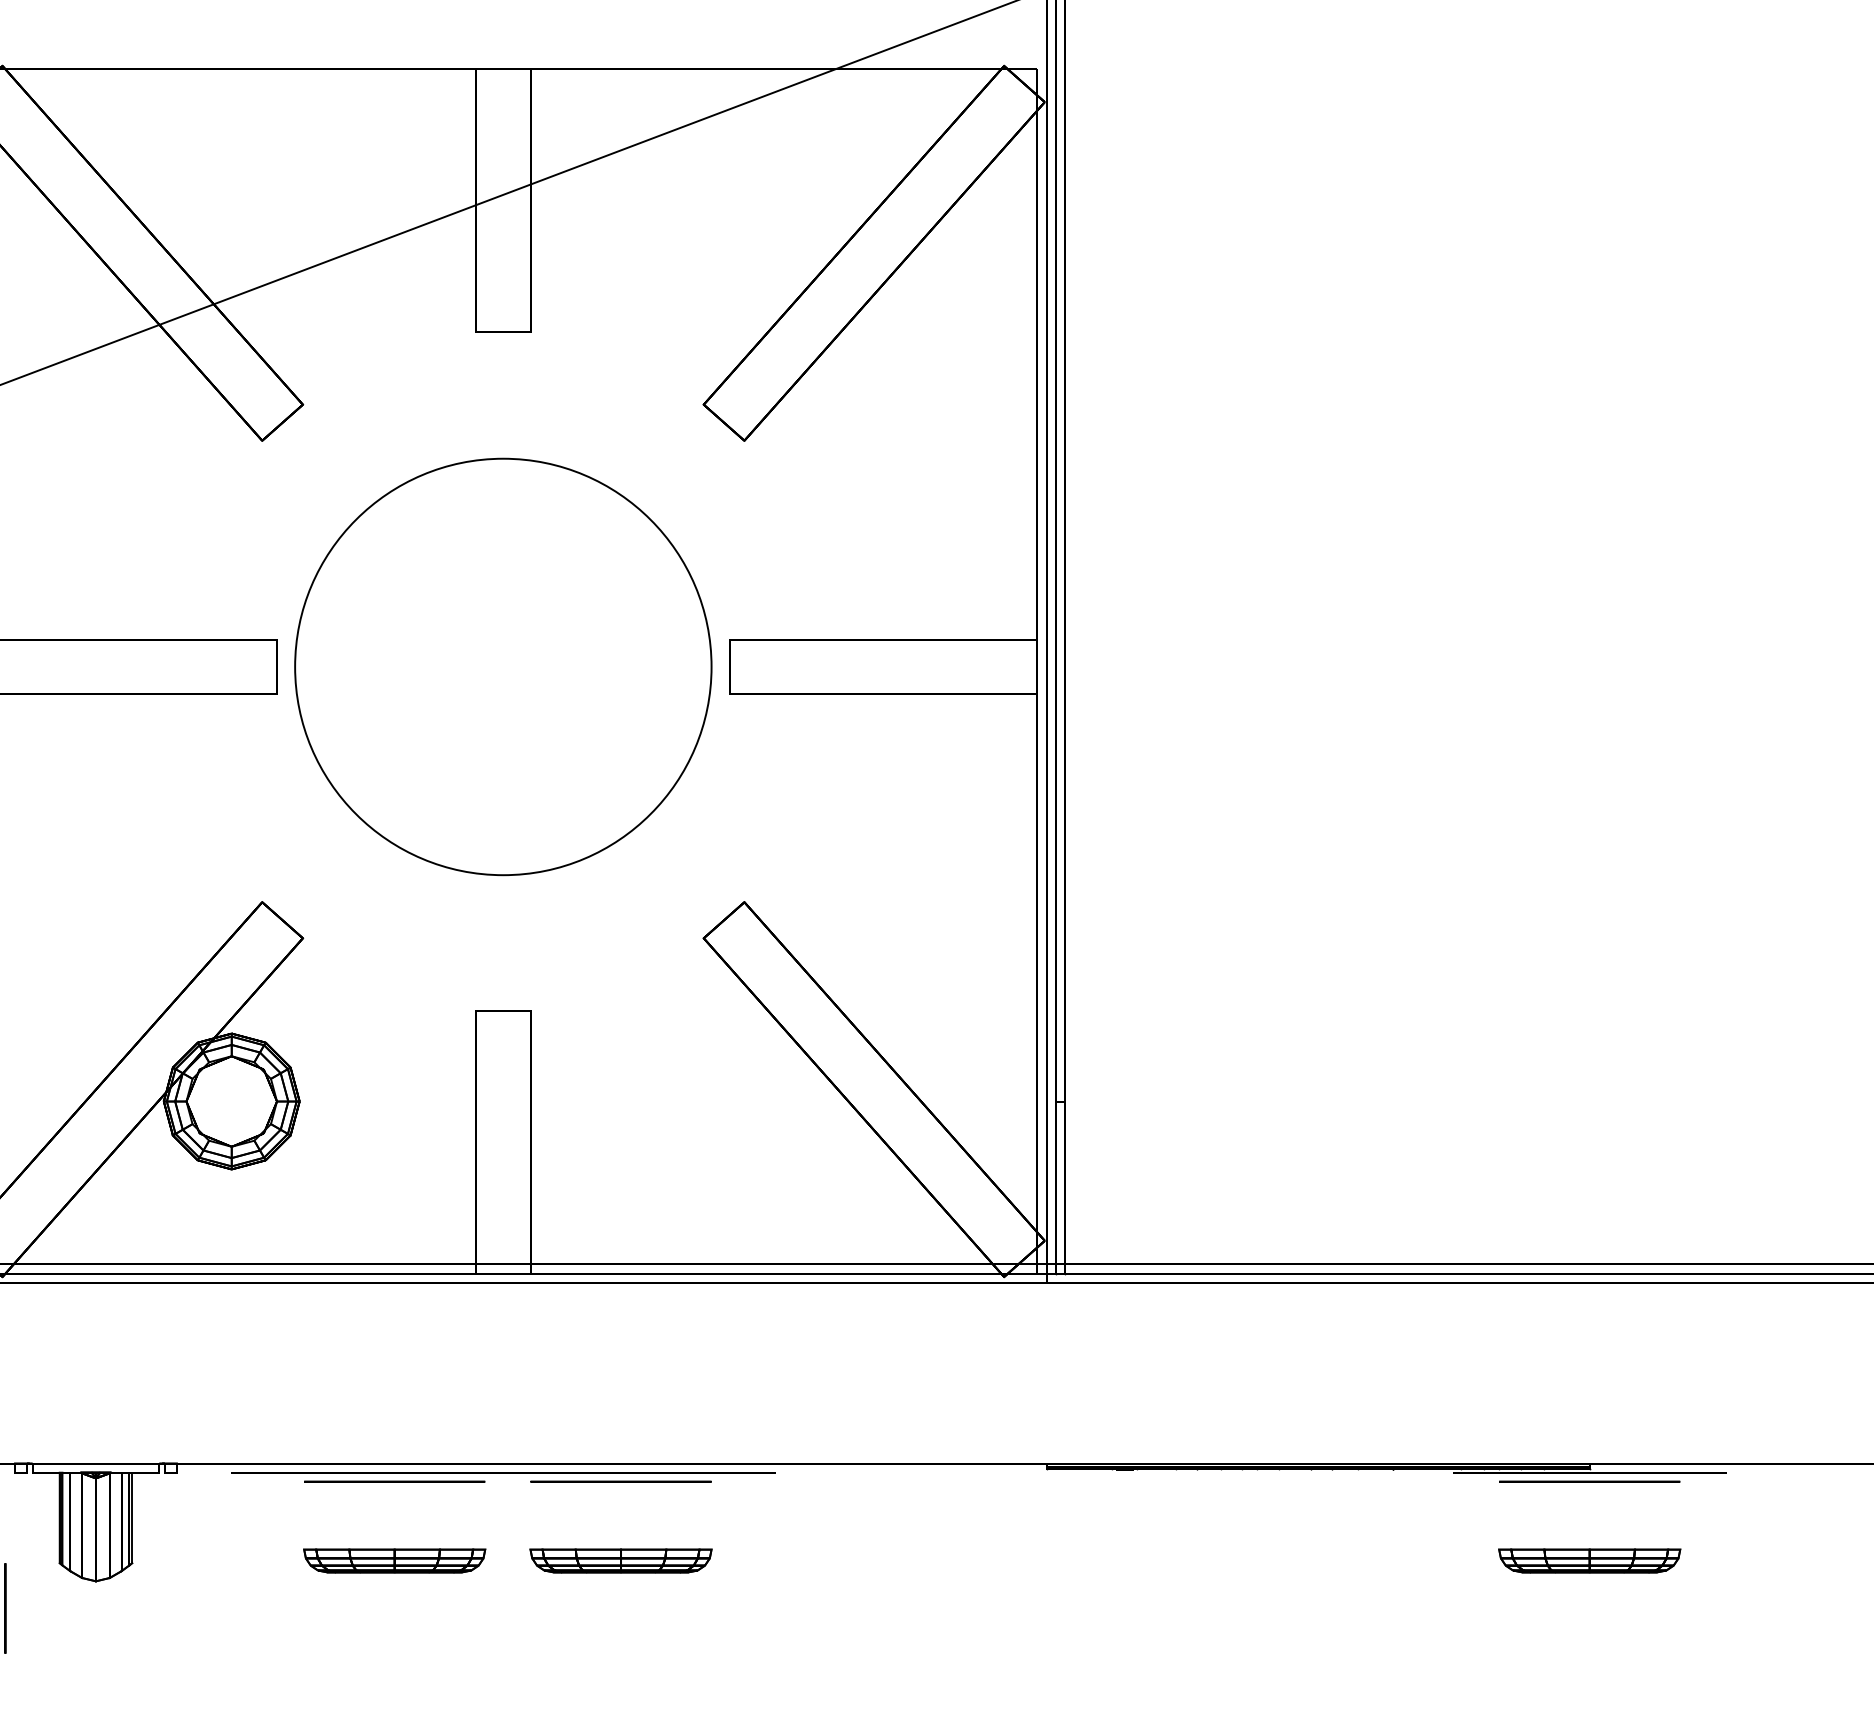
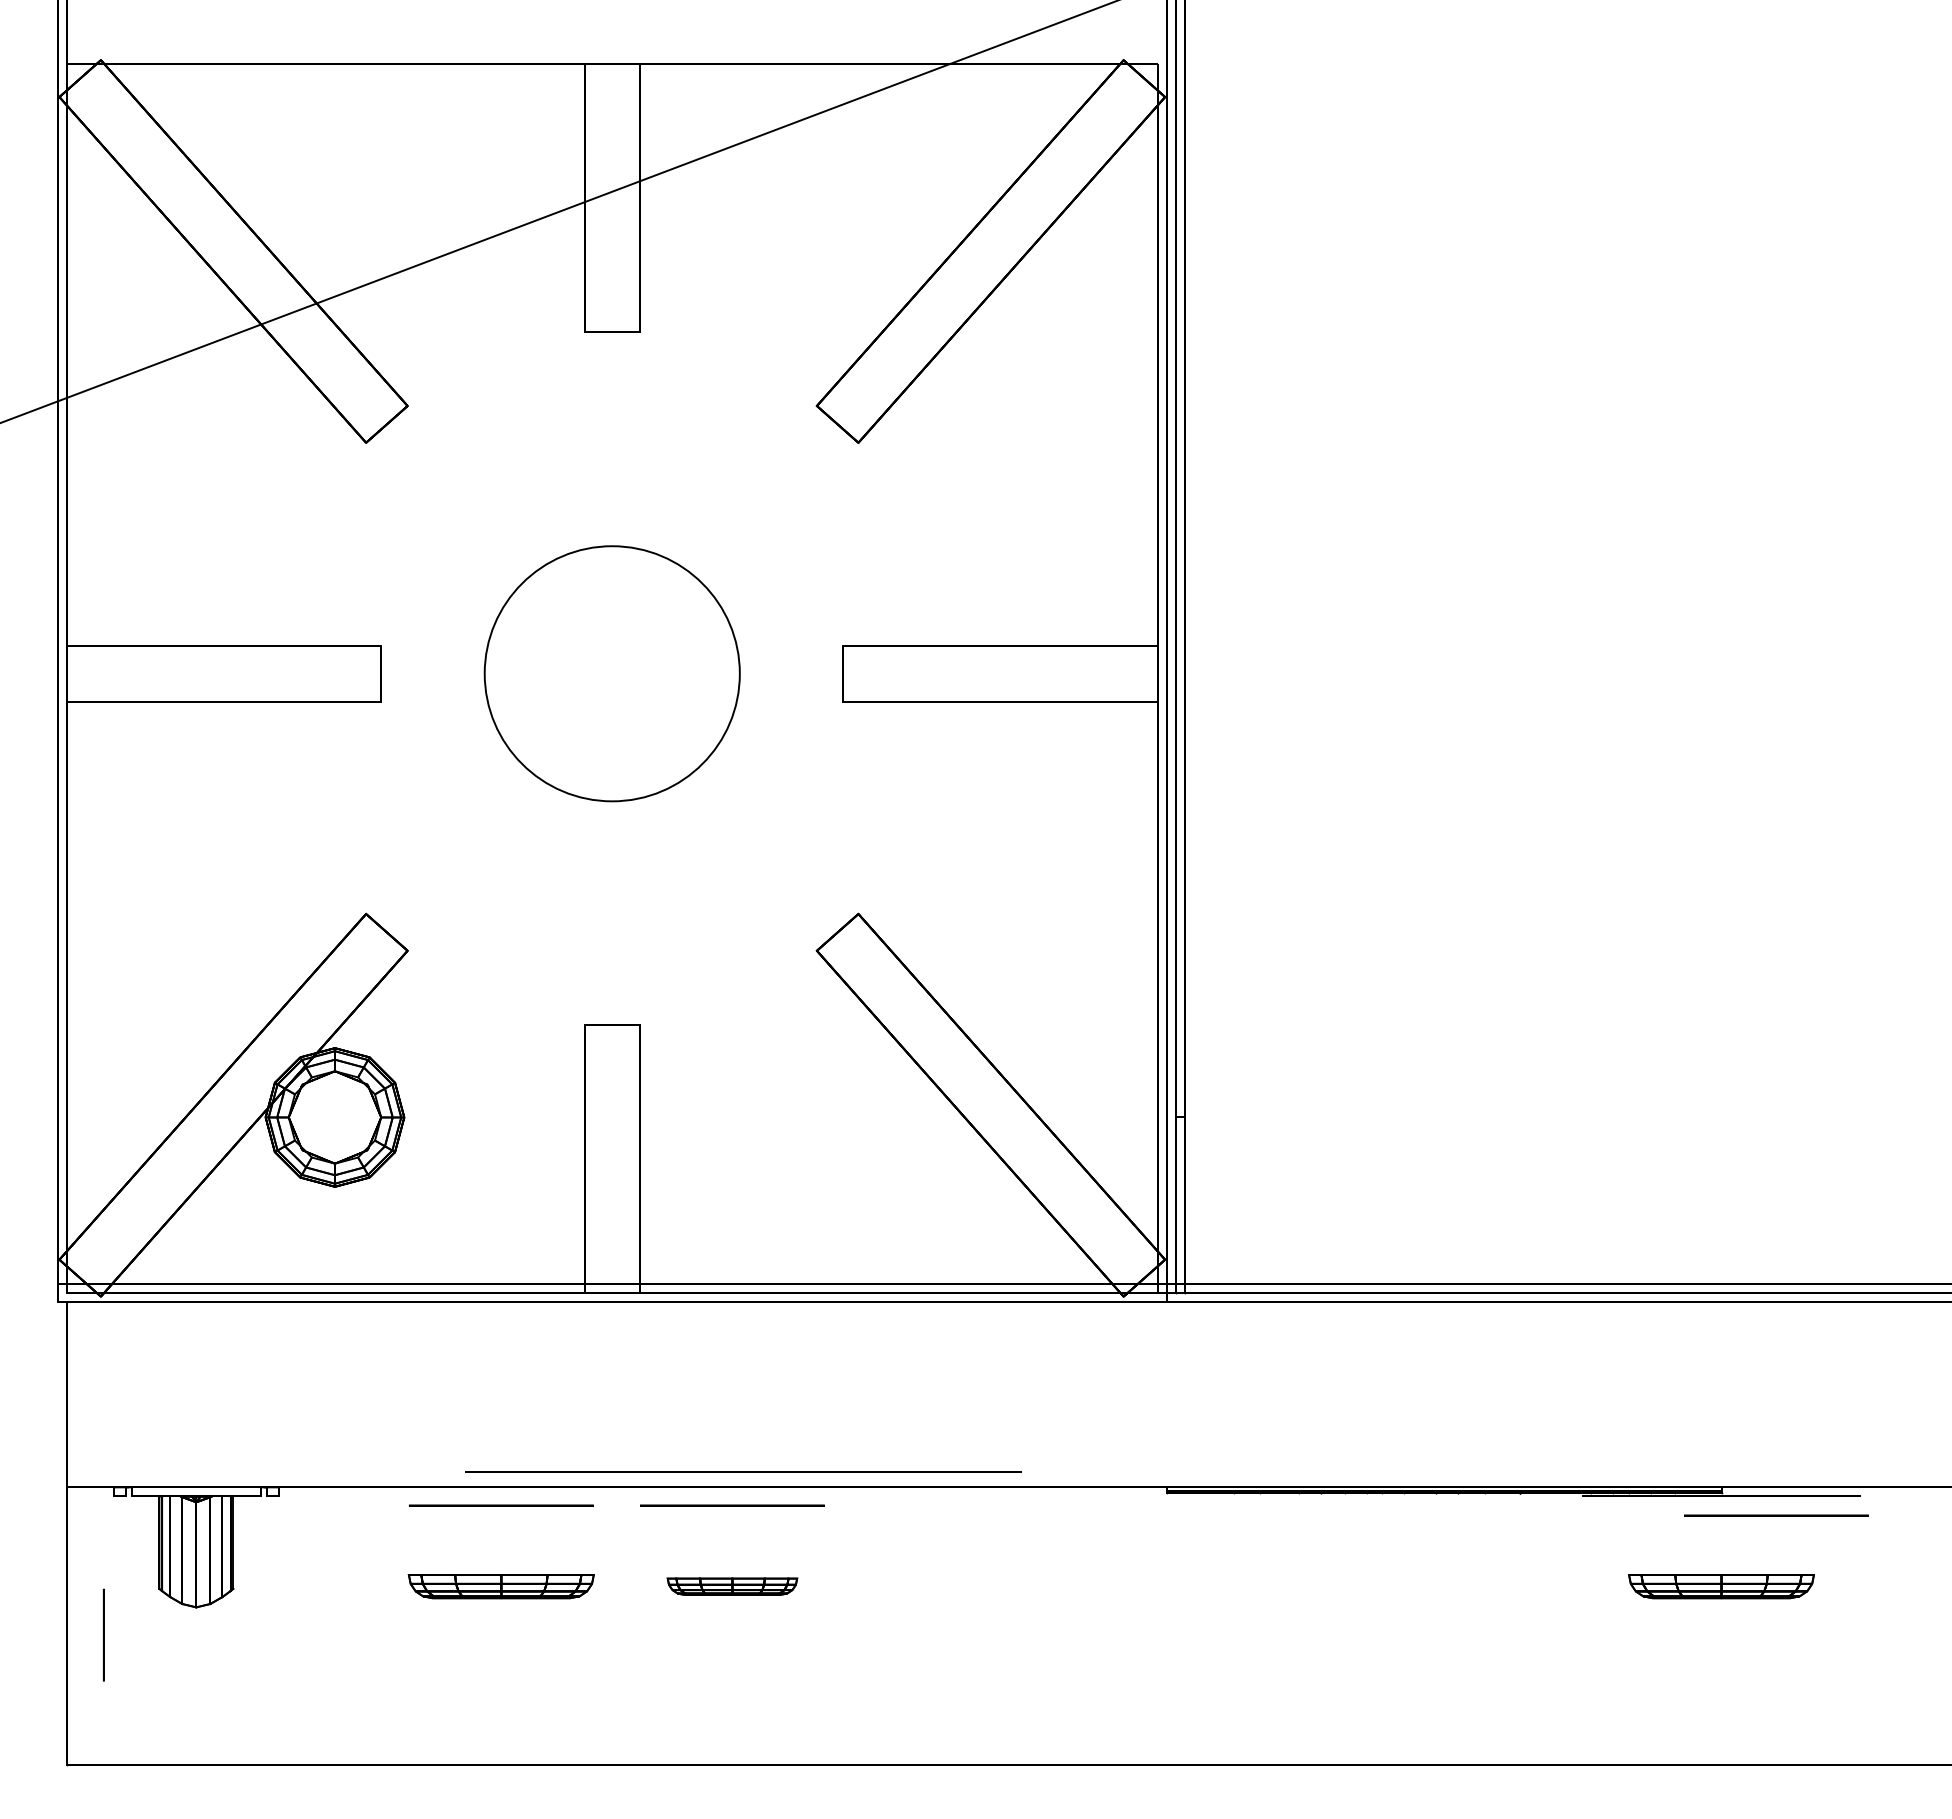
circle: (502, 666) -> (611, 673), size x0.6
line: (503, 1471) -> (743, 1471), moved
circle: (1589, 1481) -> (1776, 1515), moved
part: (621, 1560) -> (732, 1586), size x0.7

